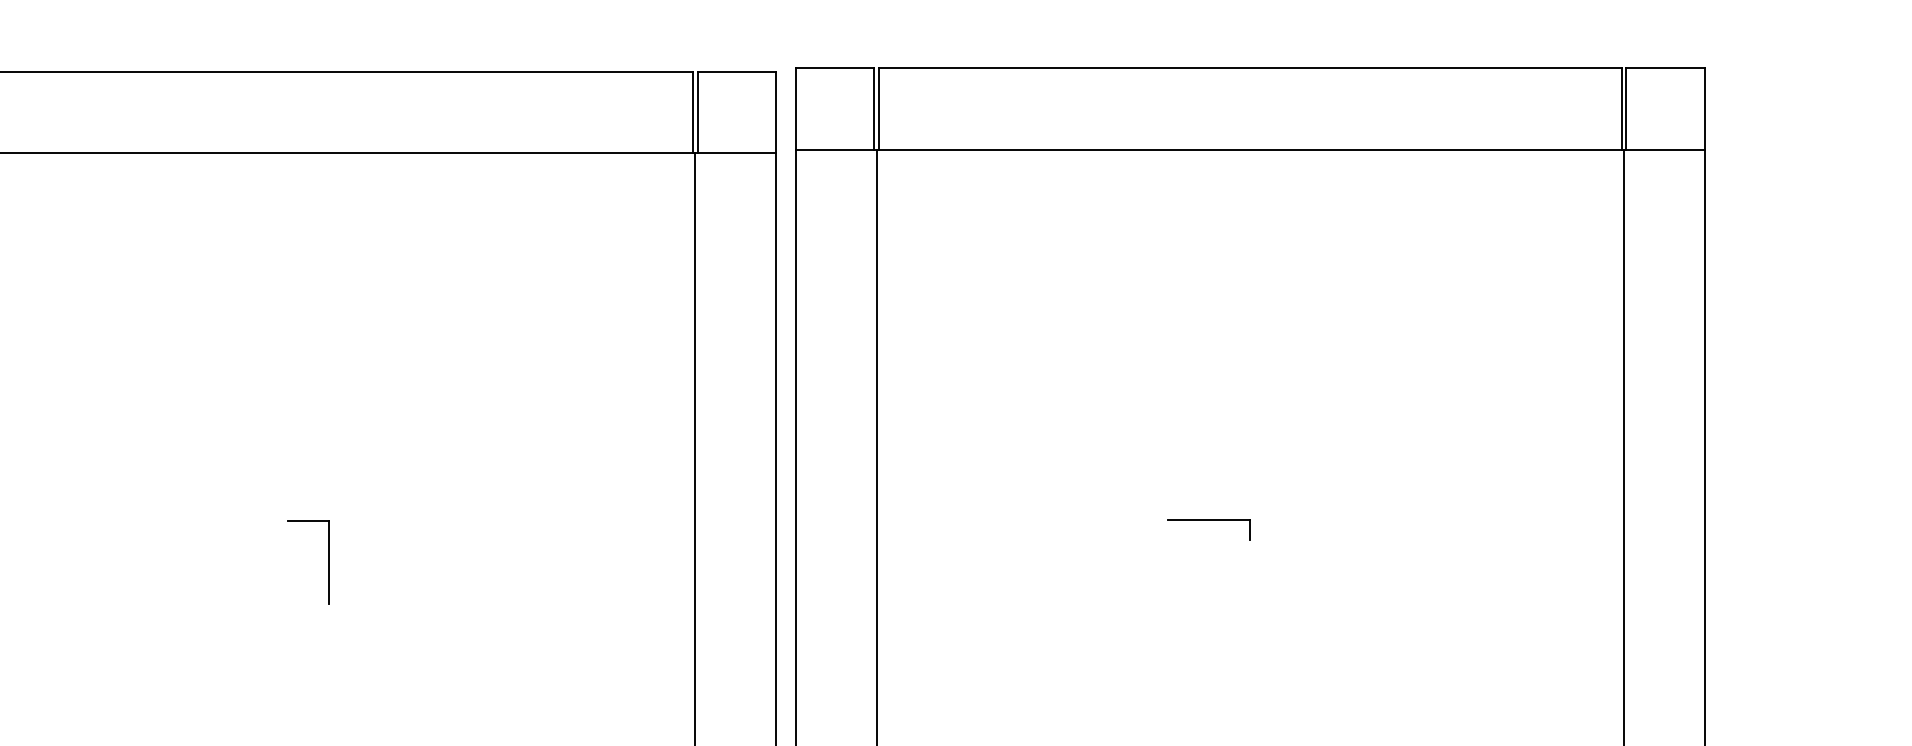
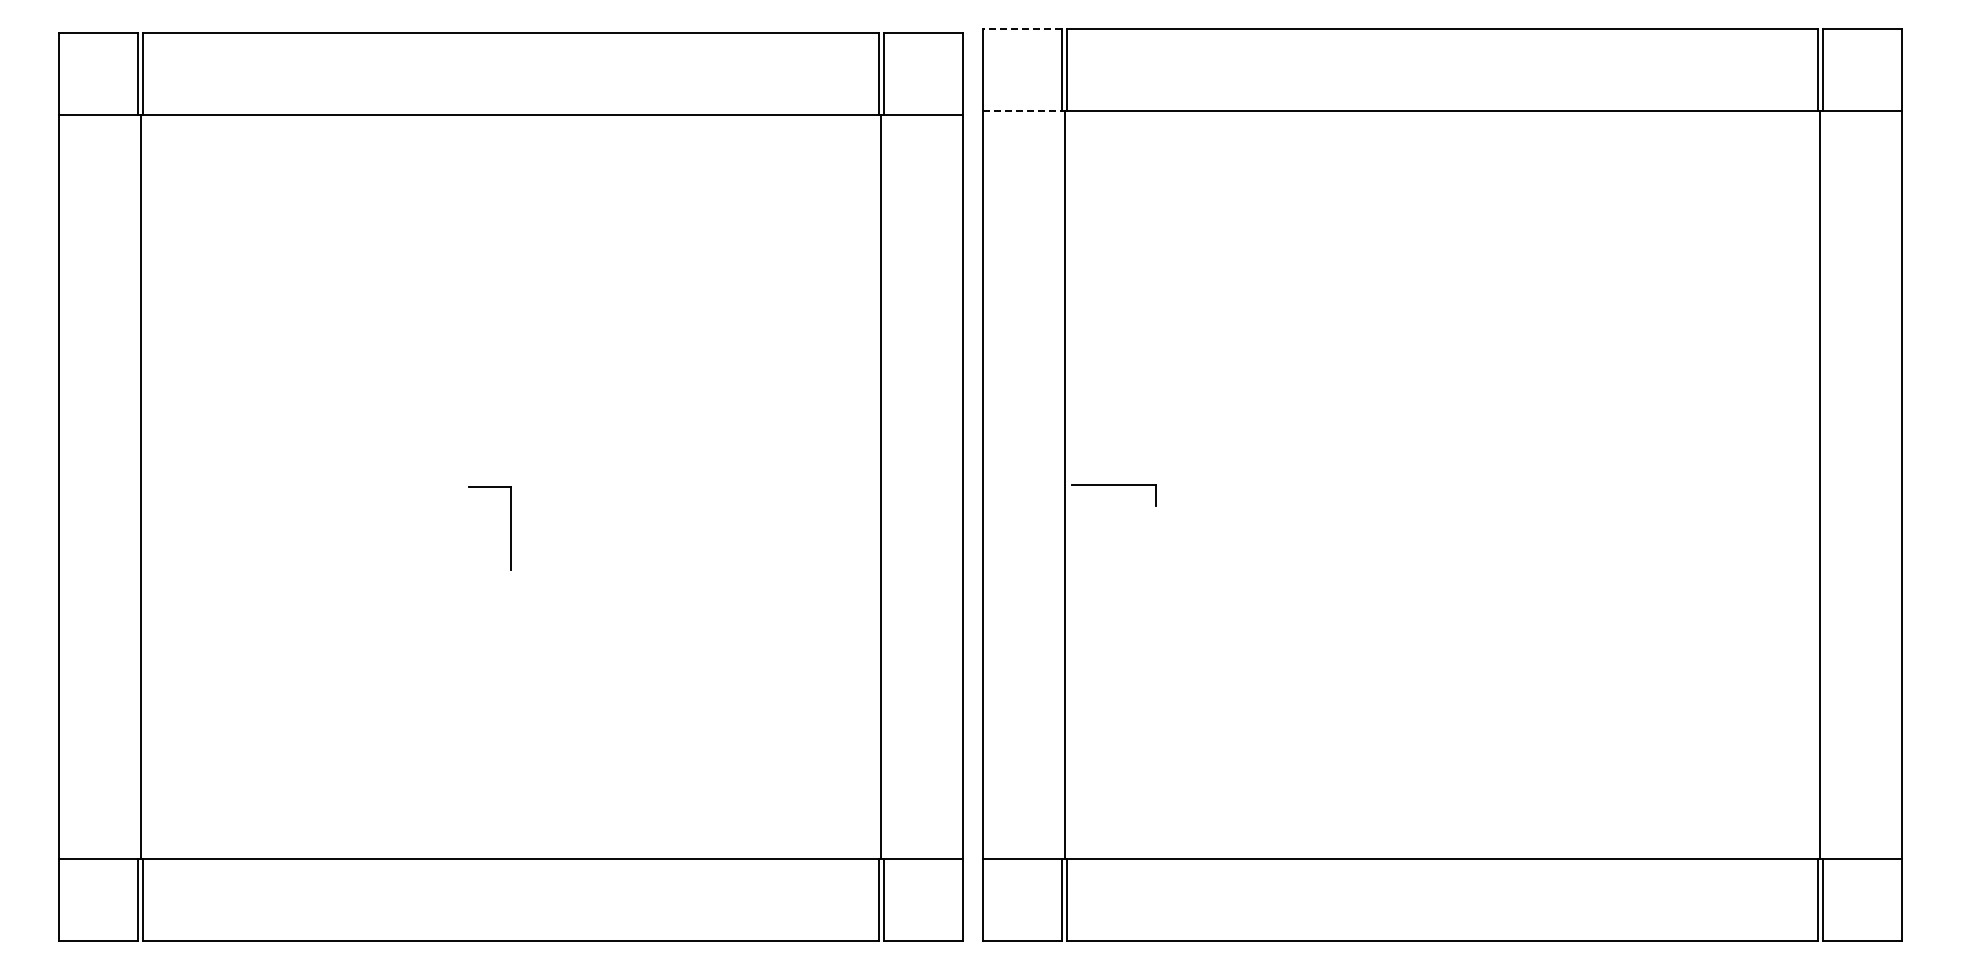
line: (834, 68) -> (1022, 29), solid -> dashed
line: (834, 150) -> (1022, 111), solid -> dashed
part: (1208, 520) -> (1113, 485), moved

